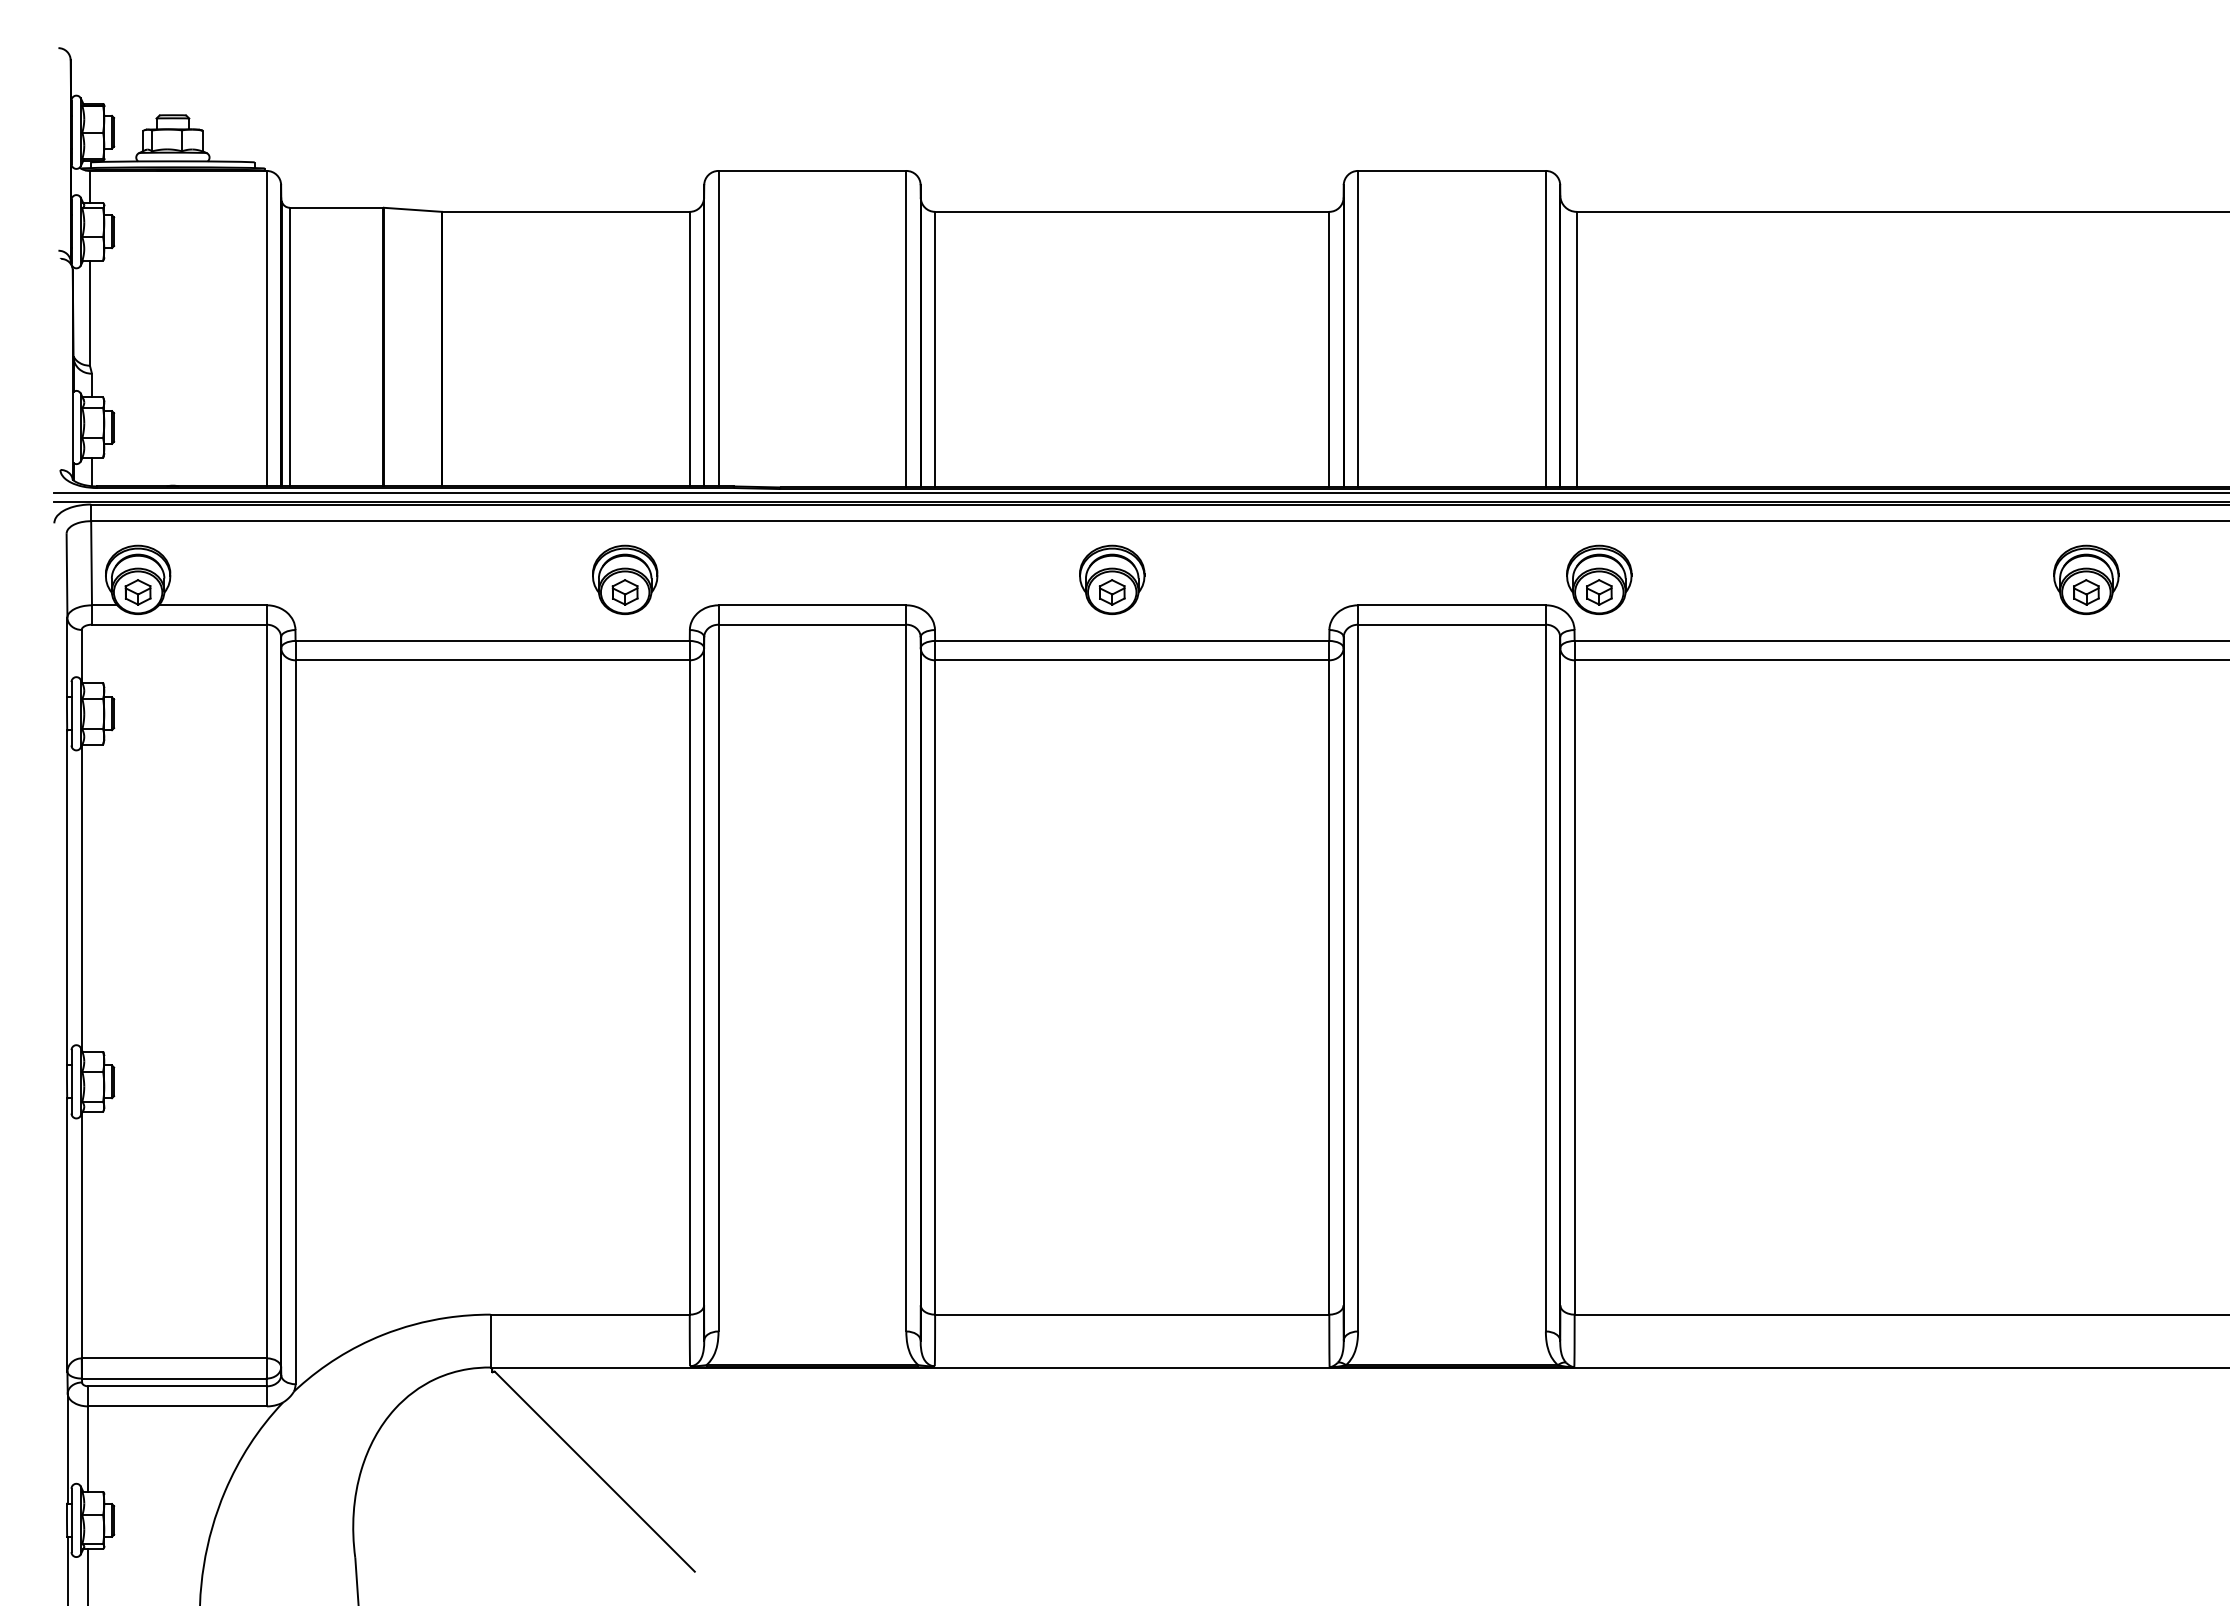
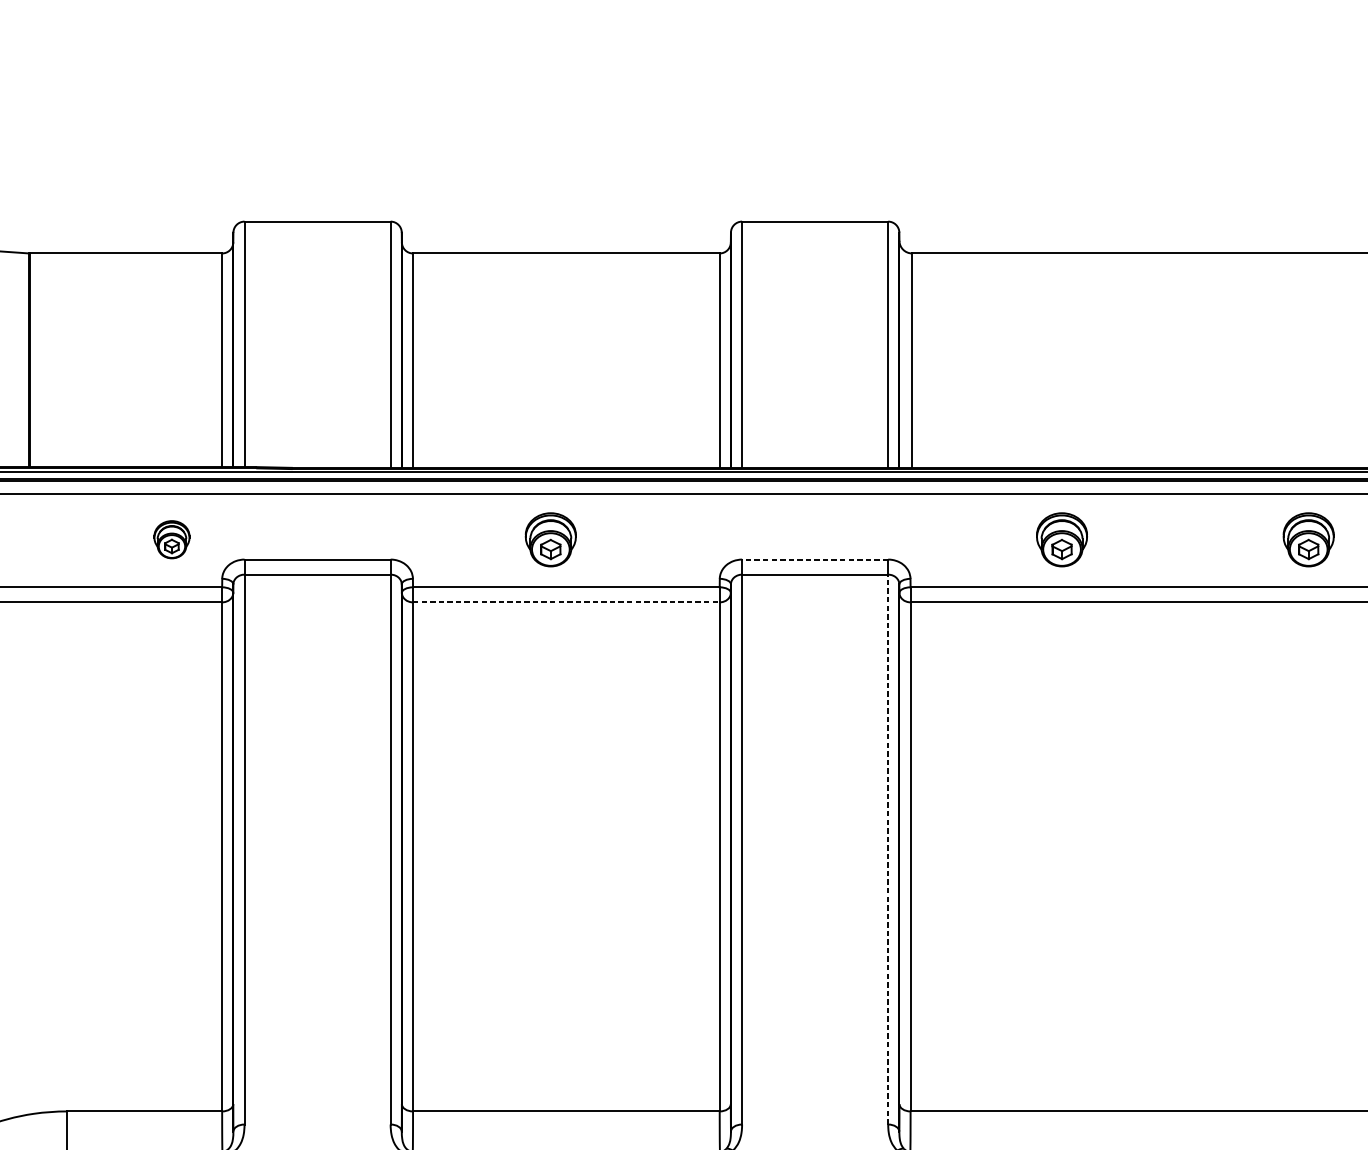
part: (625, 579) -> (172, 539), size x0.7
part: (1599, 579) -> (1062, 539), moved
line: (1451, 605) -> (814, 559), solid -> dashed
line: (1132, 660) -> (566, 602), solid -> dashed
line: (1545, 977) -> (887, 849), solid -> dashed

